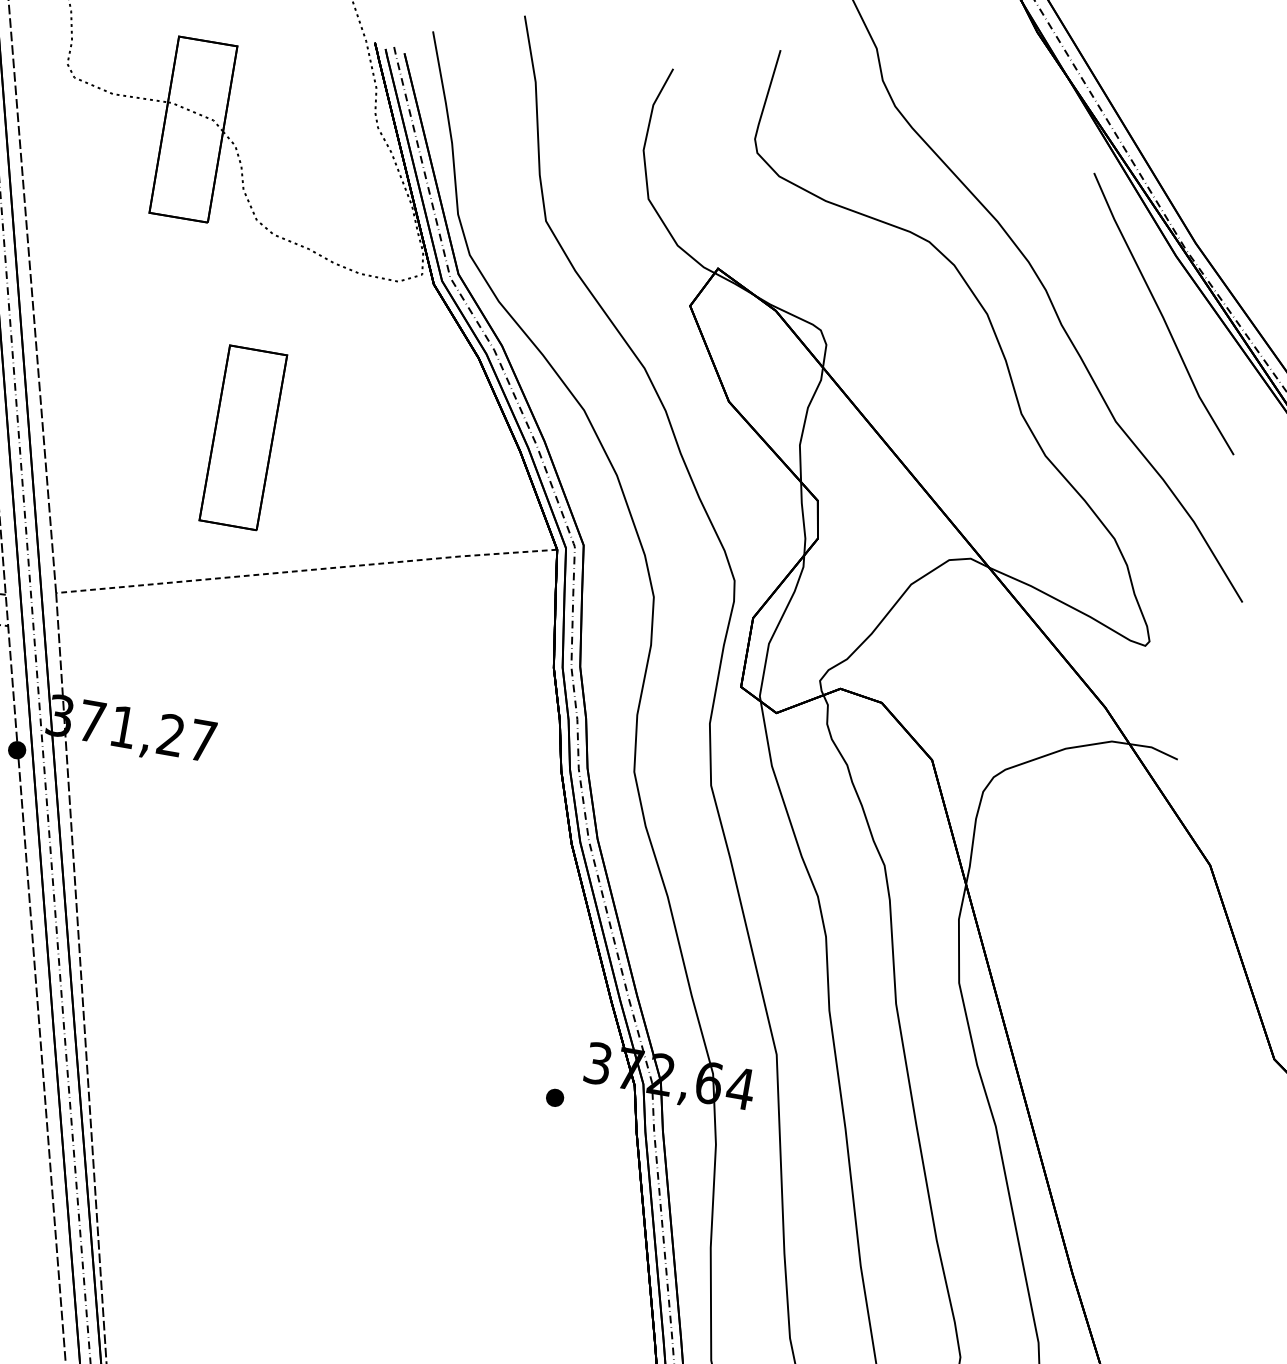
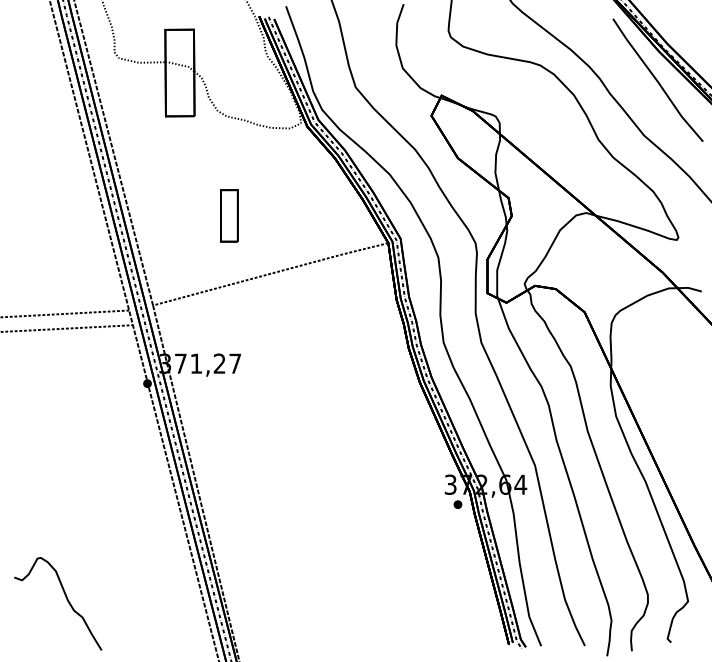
part: (243, 437) -> (229, 215), size x0.6
part: (554, 1097) -> (457, 504), moved

